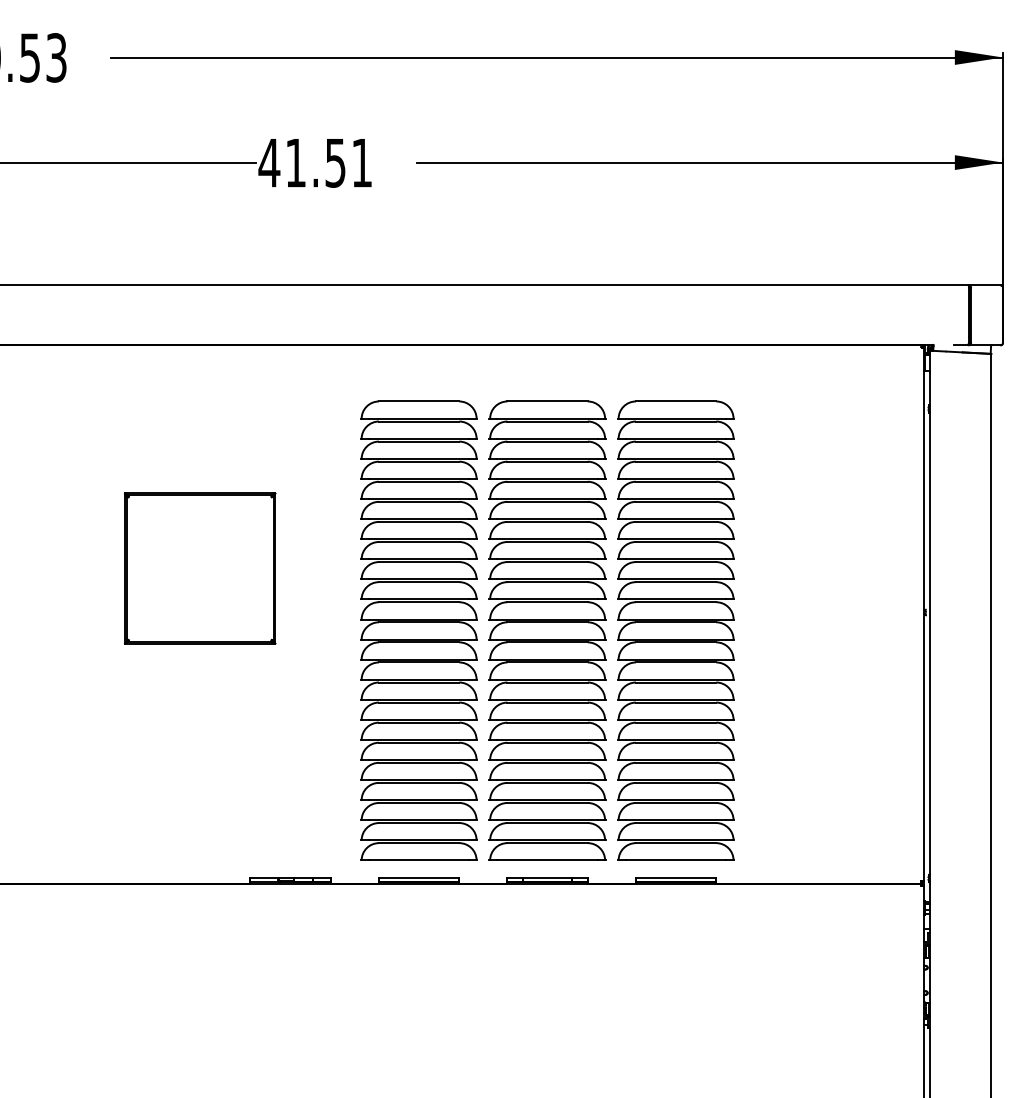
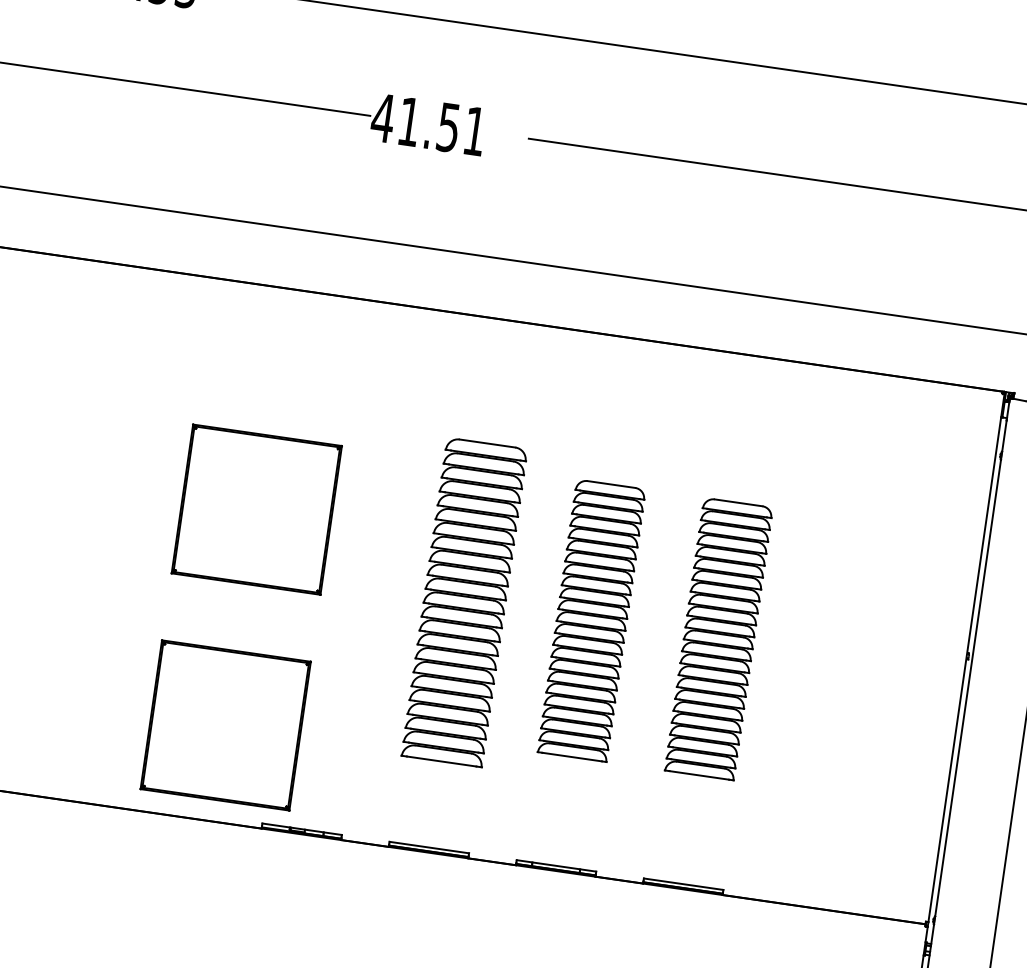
part: (418, 630) -> (464, 602), size x0.7
part: (547, 630) -> (591, 620), size x0.6
part: (675, 630) -> (718, 638), size x0.6
part: (200, 786) -> (226, 725), added

